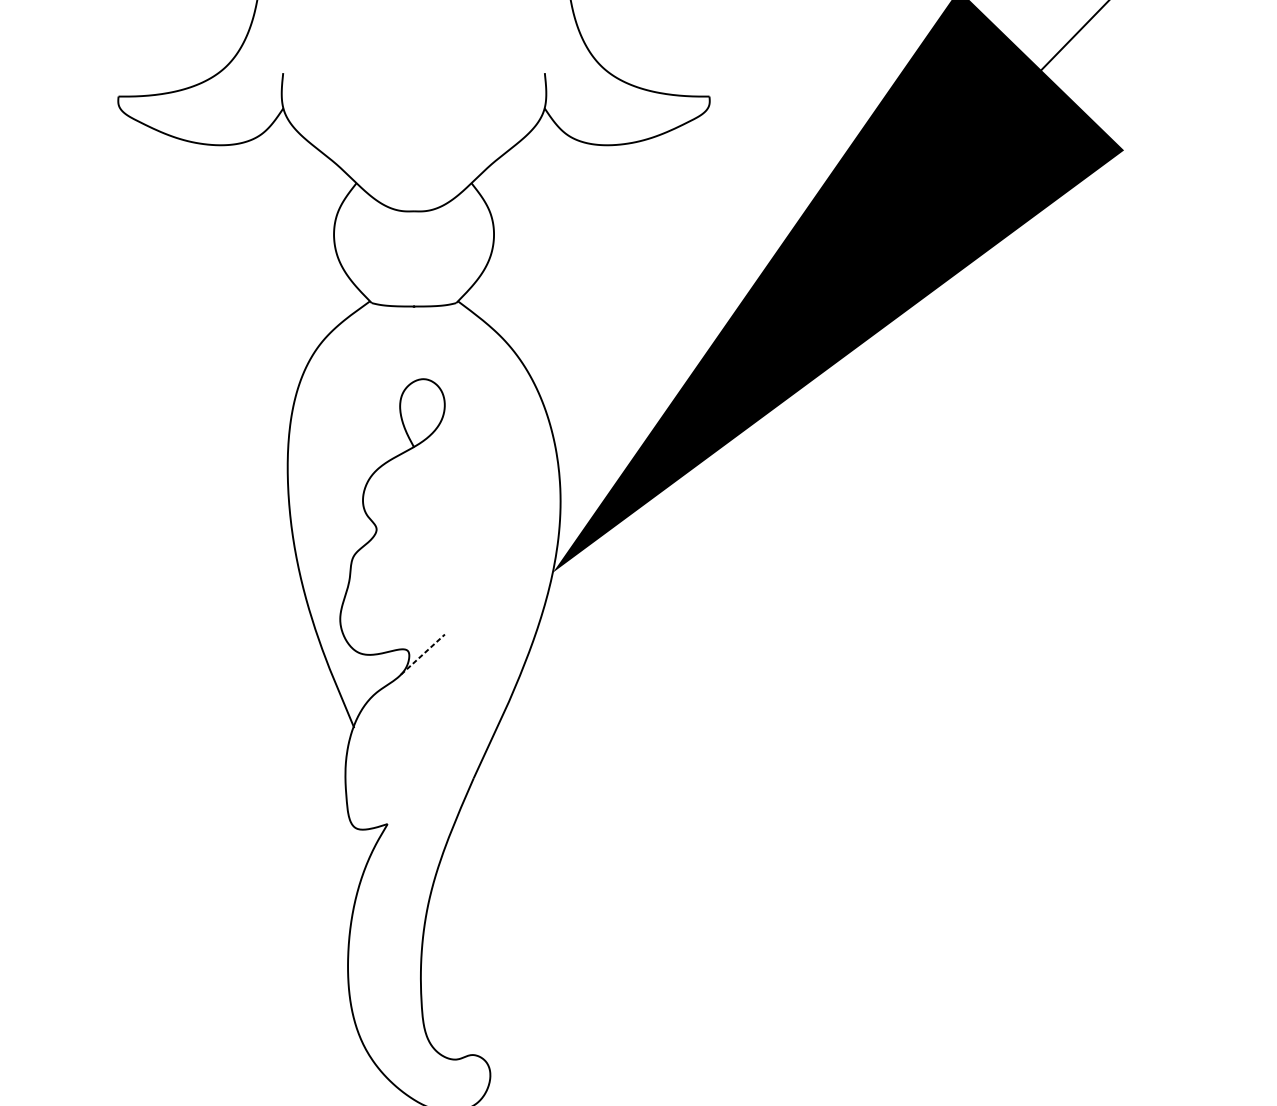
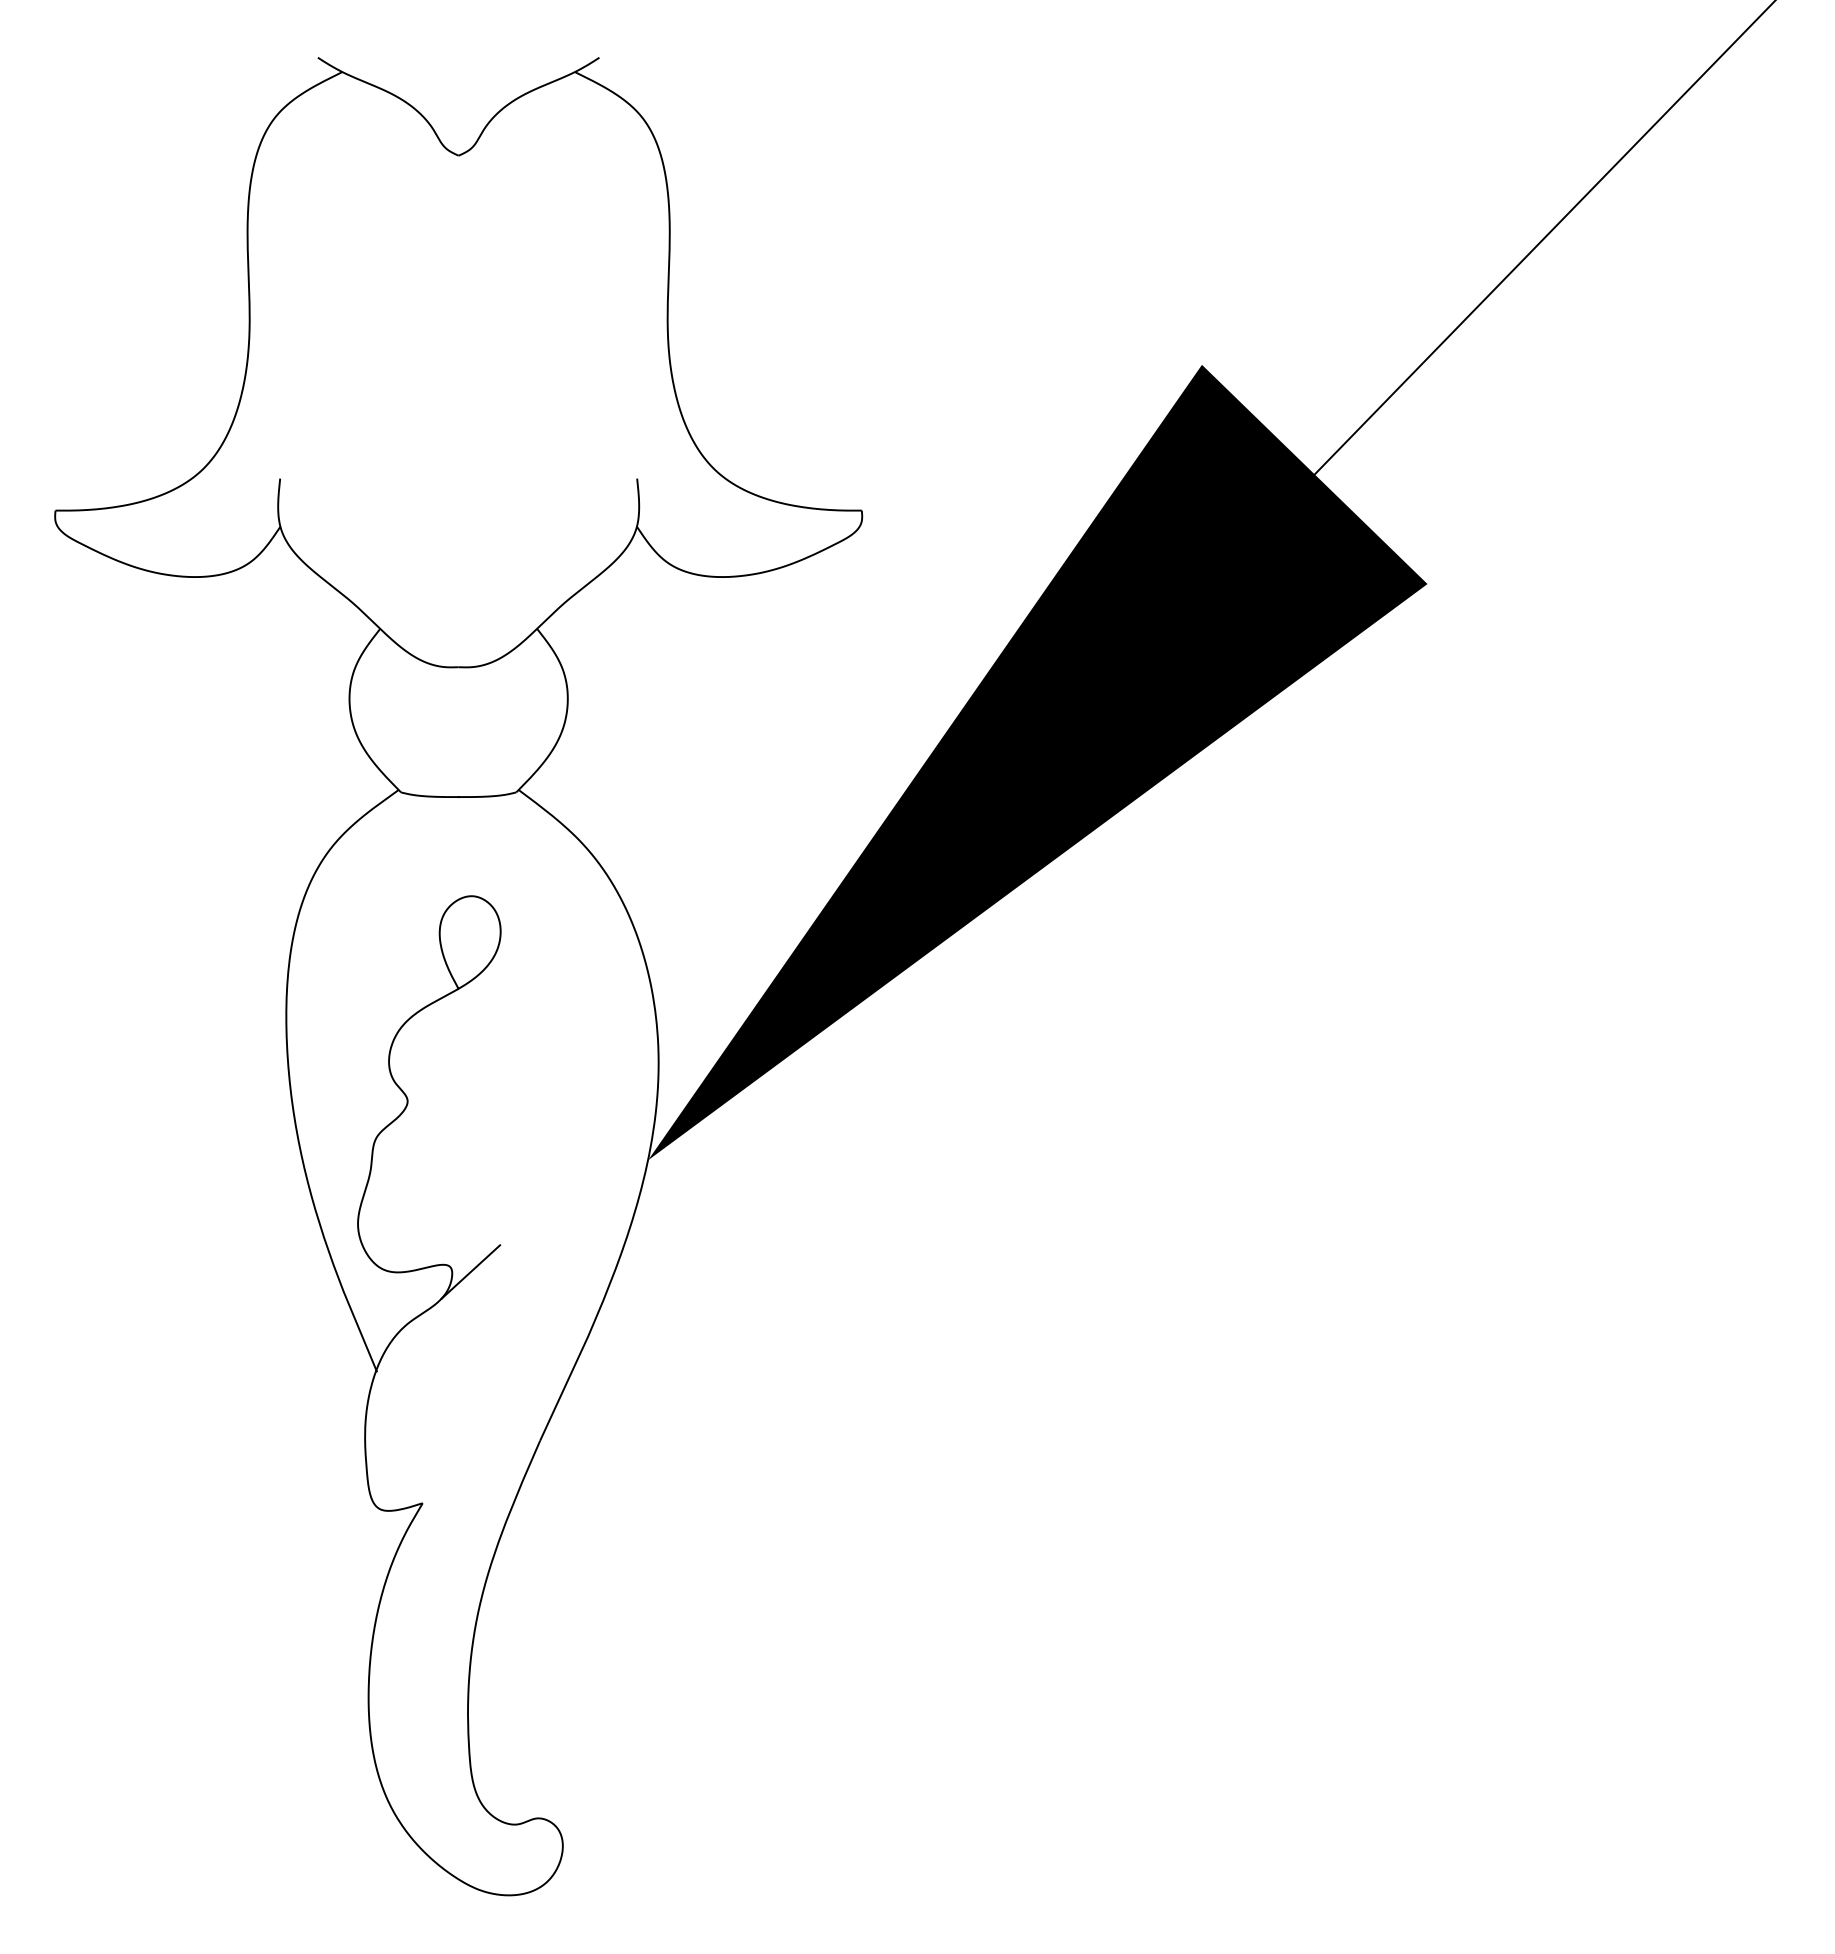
line: (422, 654) -> (470, 1272), dashed -> solid

